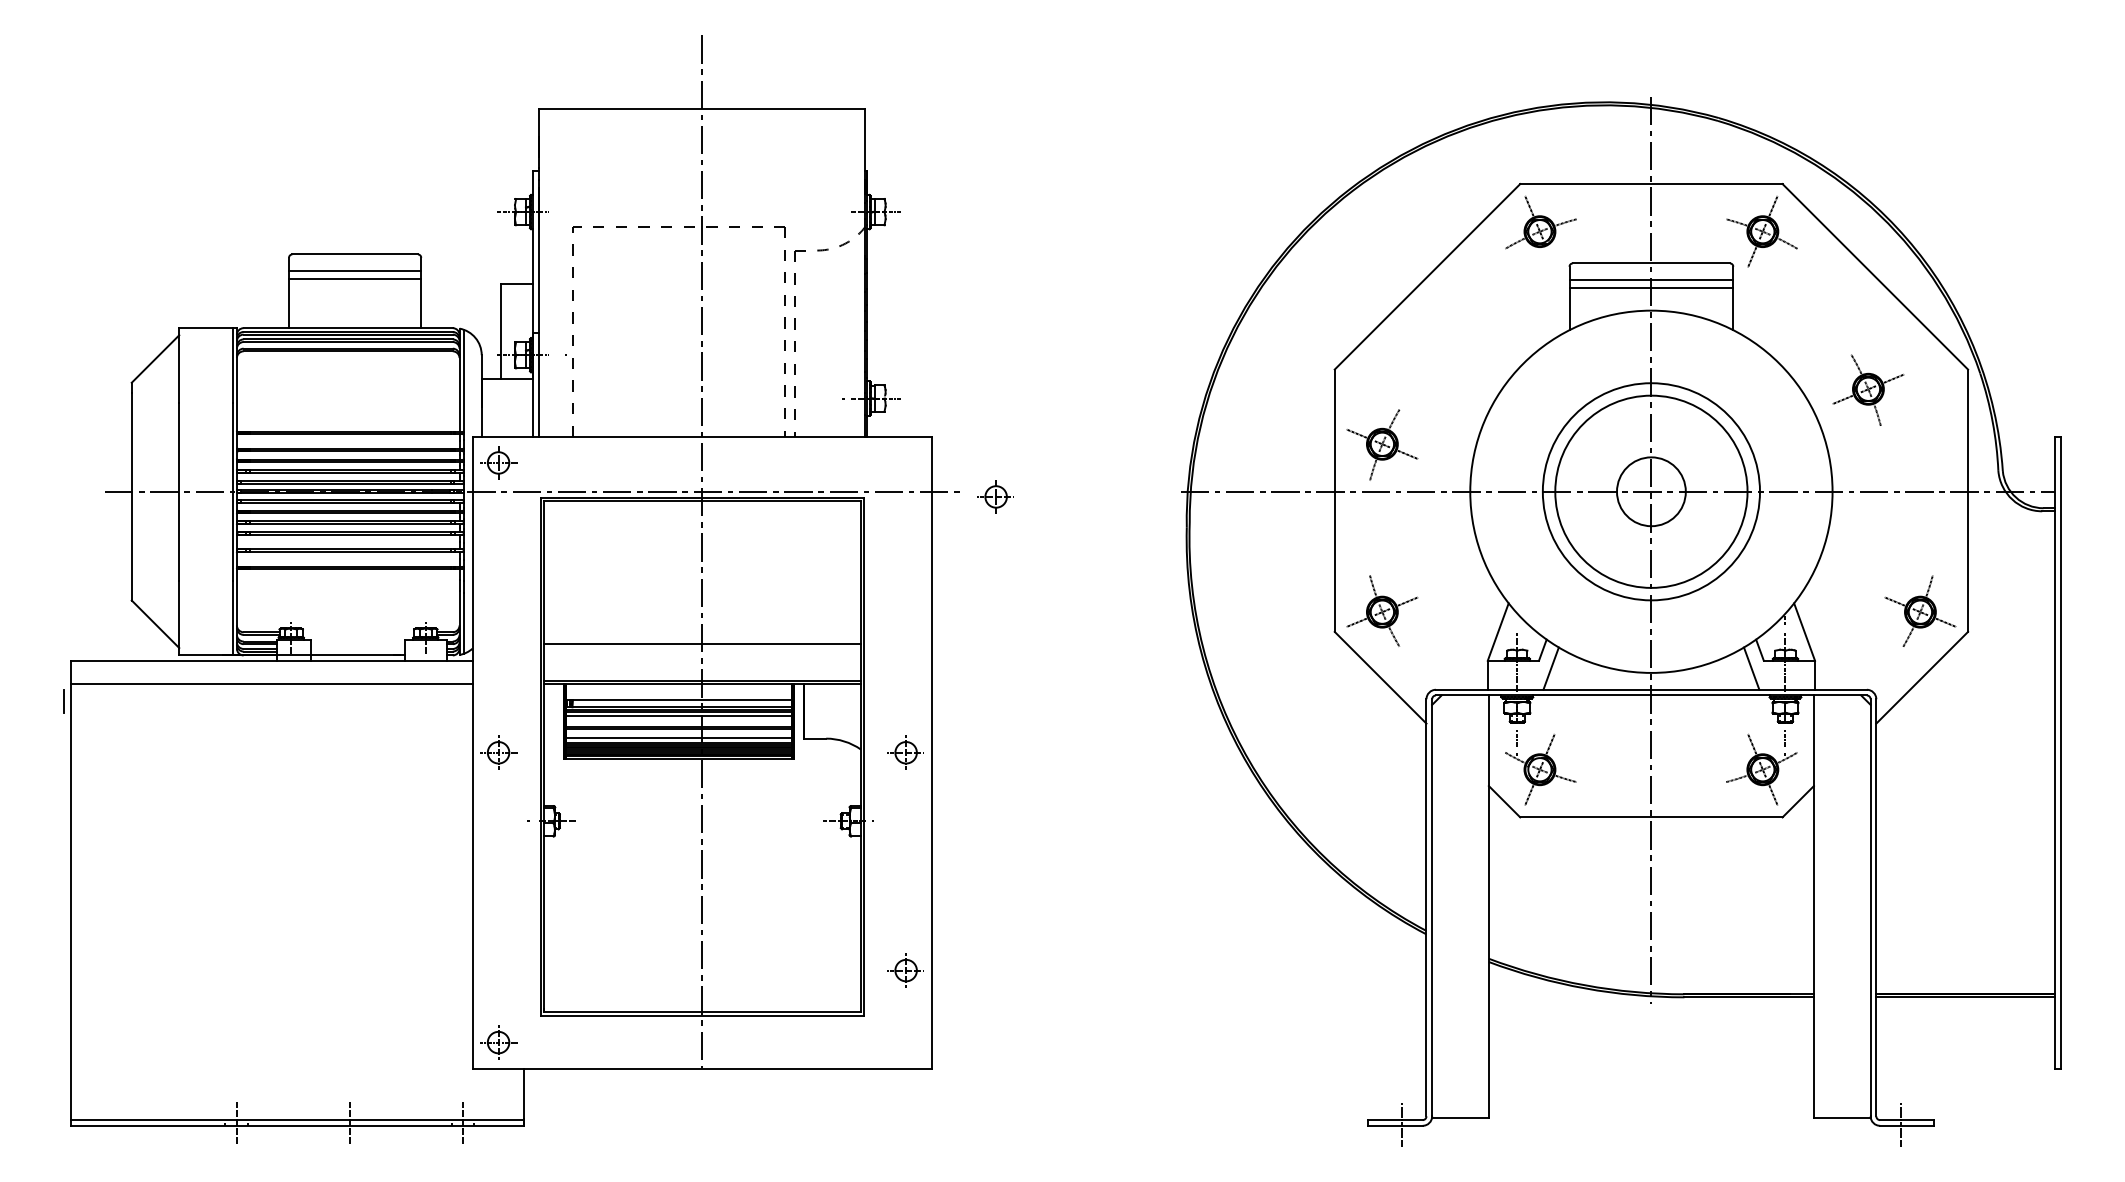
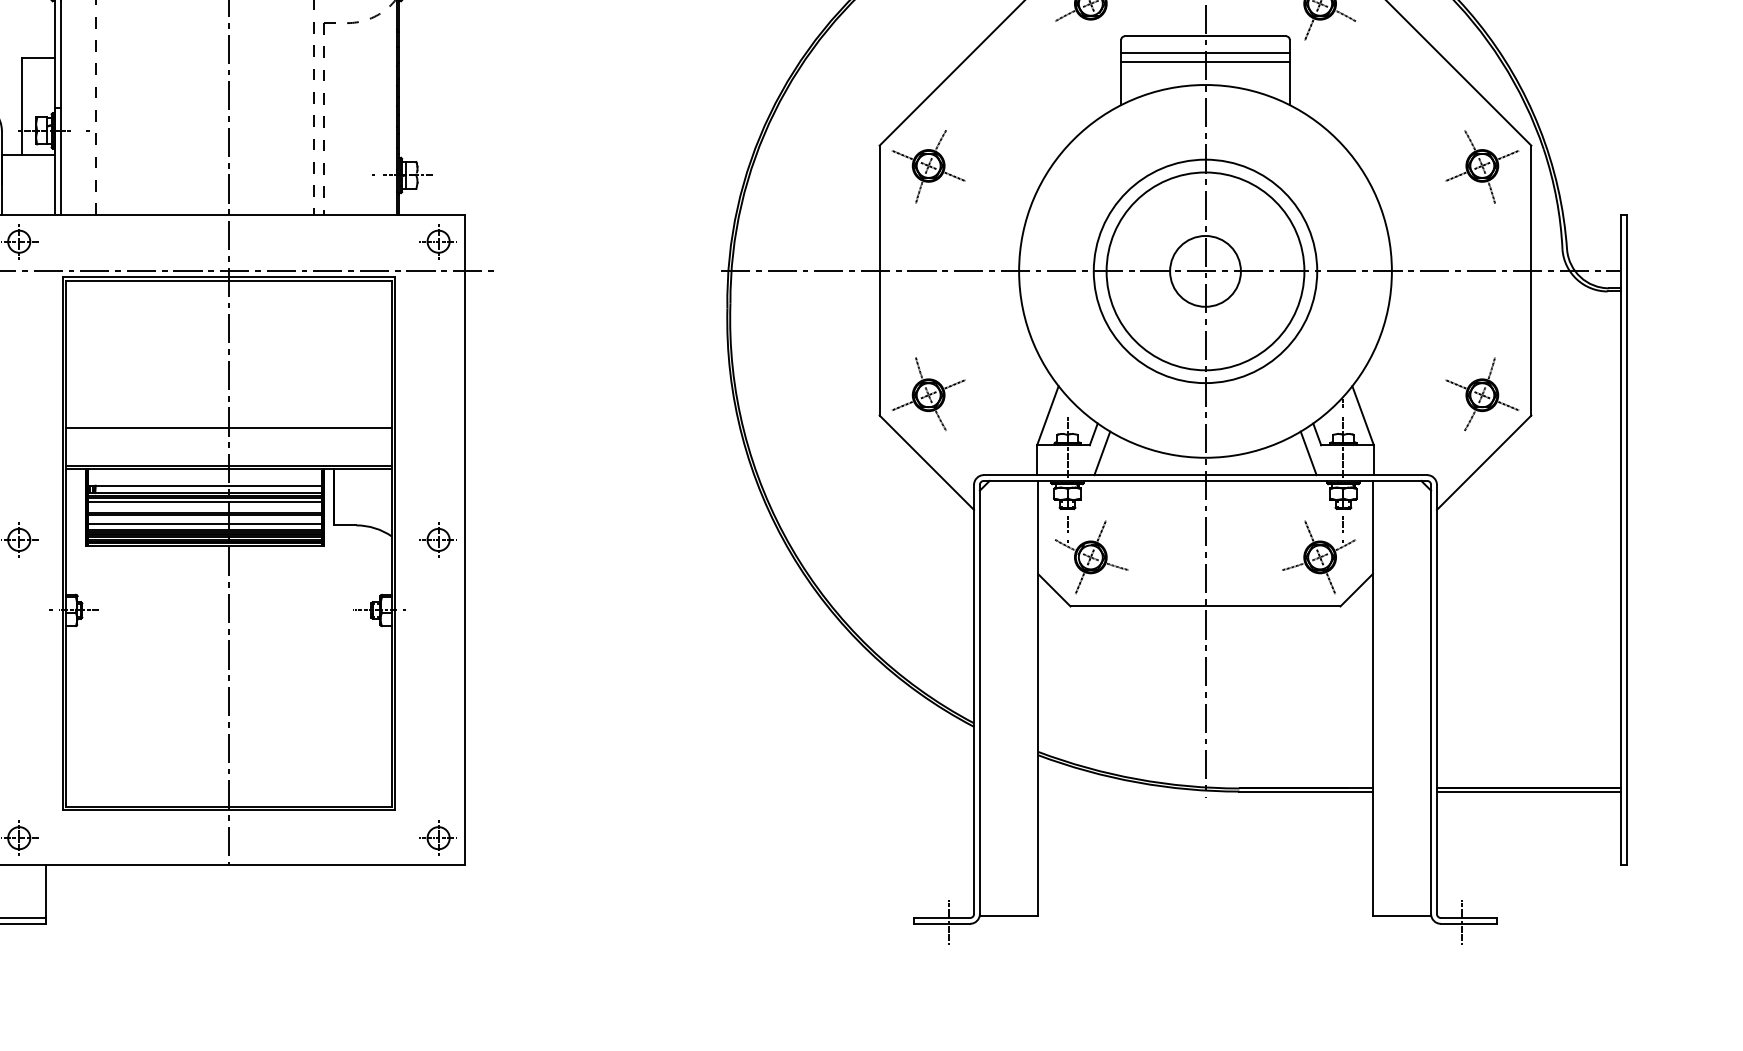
part: (1868, 389) -> (1482, 166), moved
part: (1382, 444) -> (928, 166), moved
part: (995, 496) -> (437, 241), moved
part: (905, 970) -> (437, 838), moved

